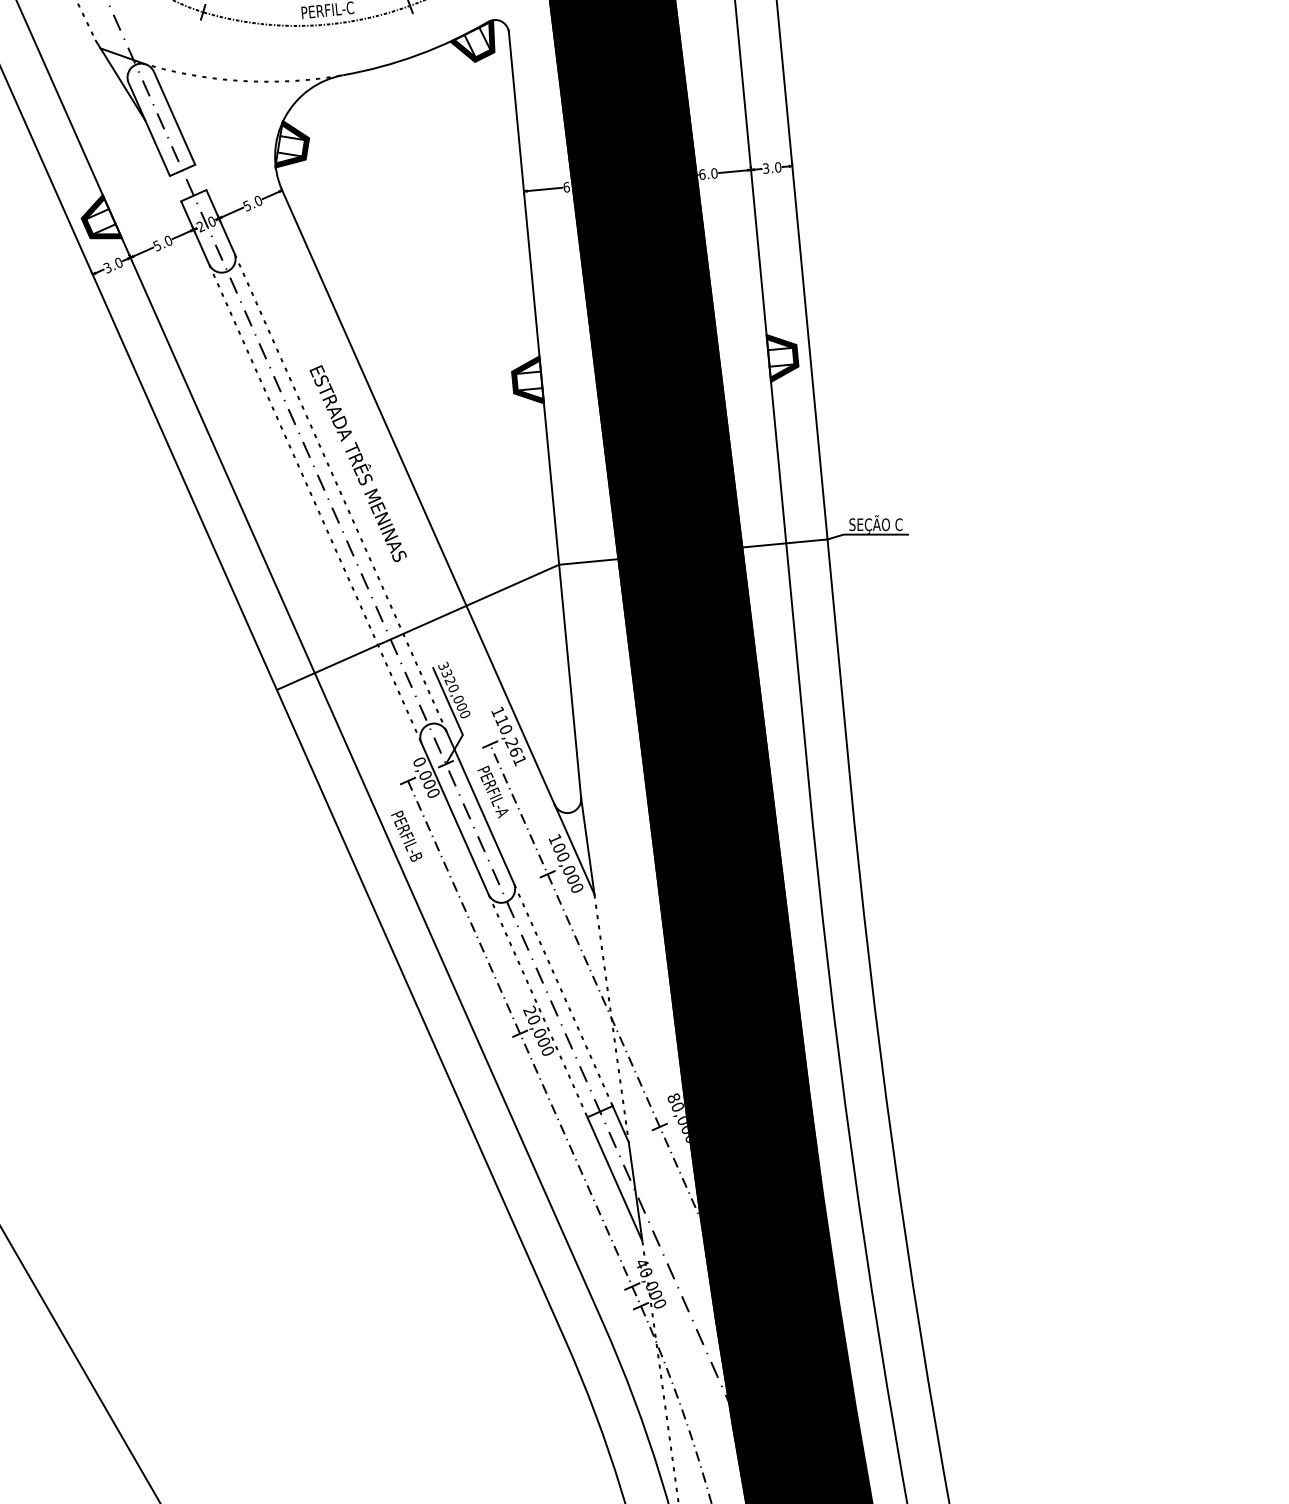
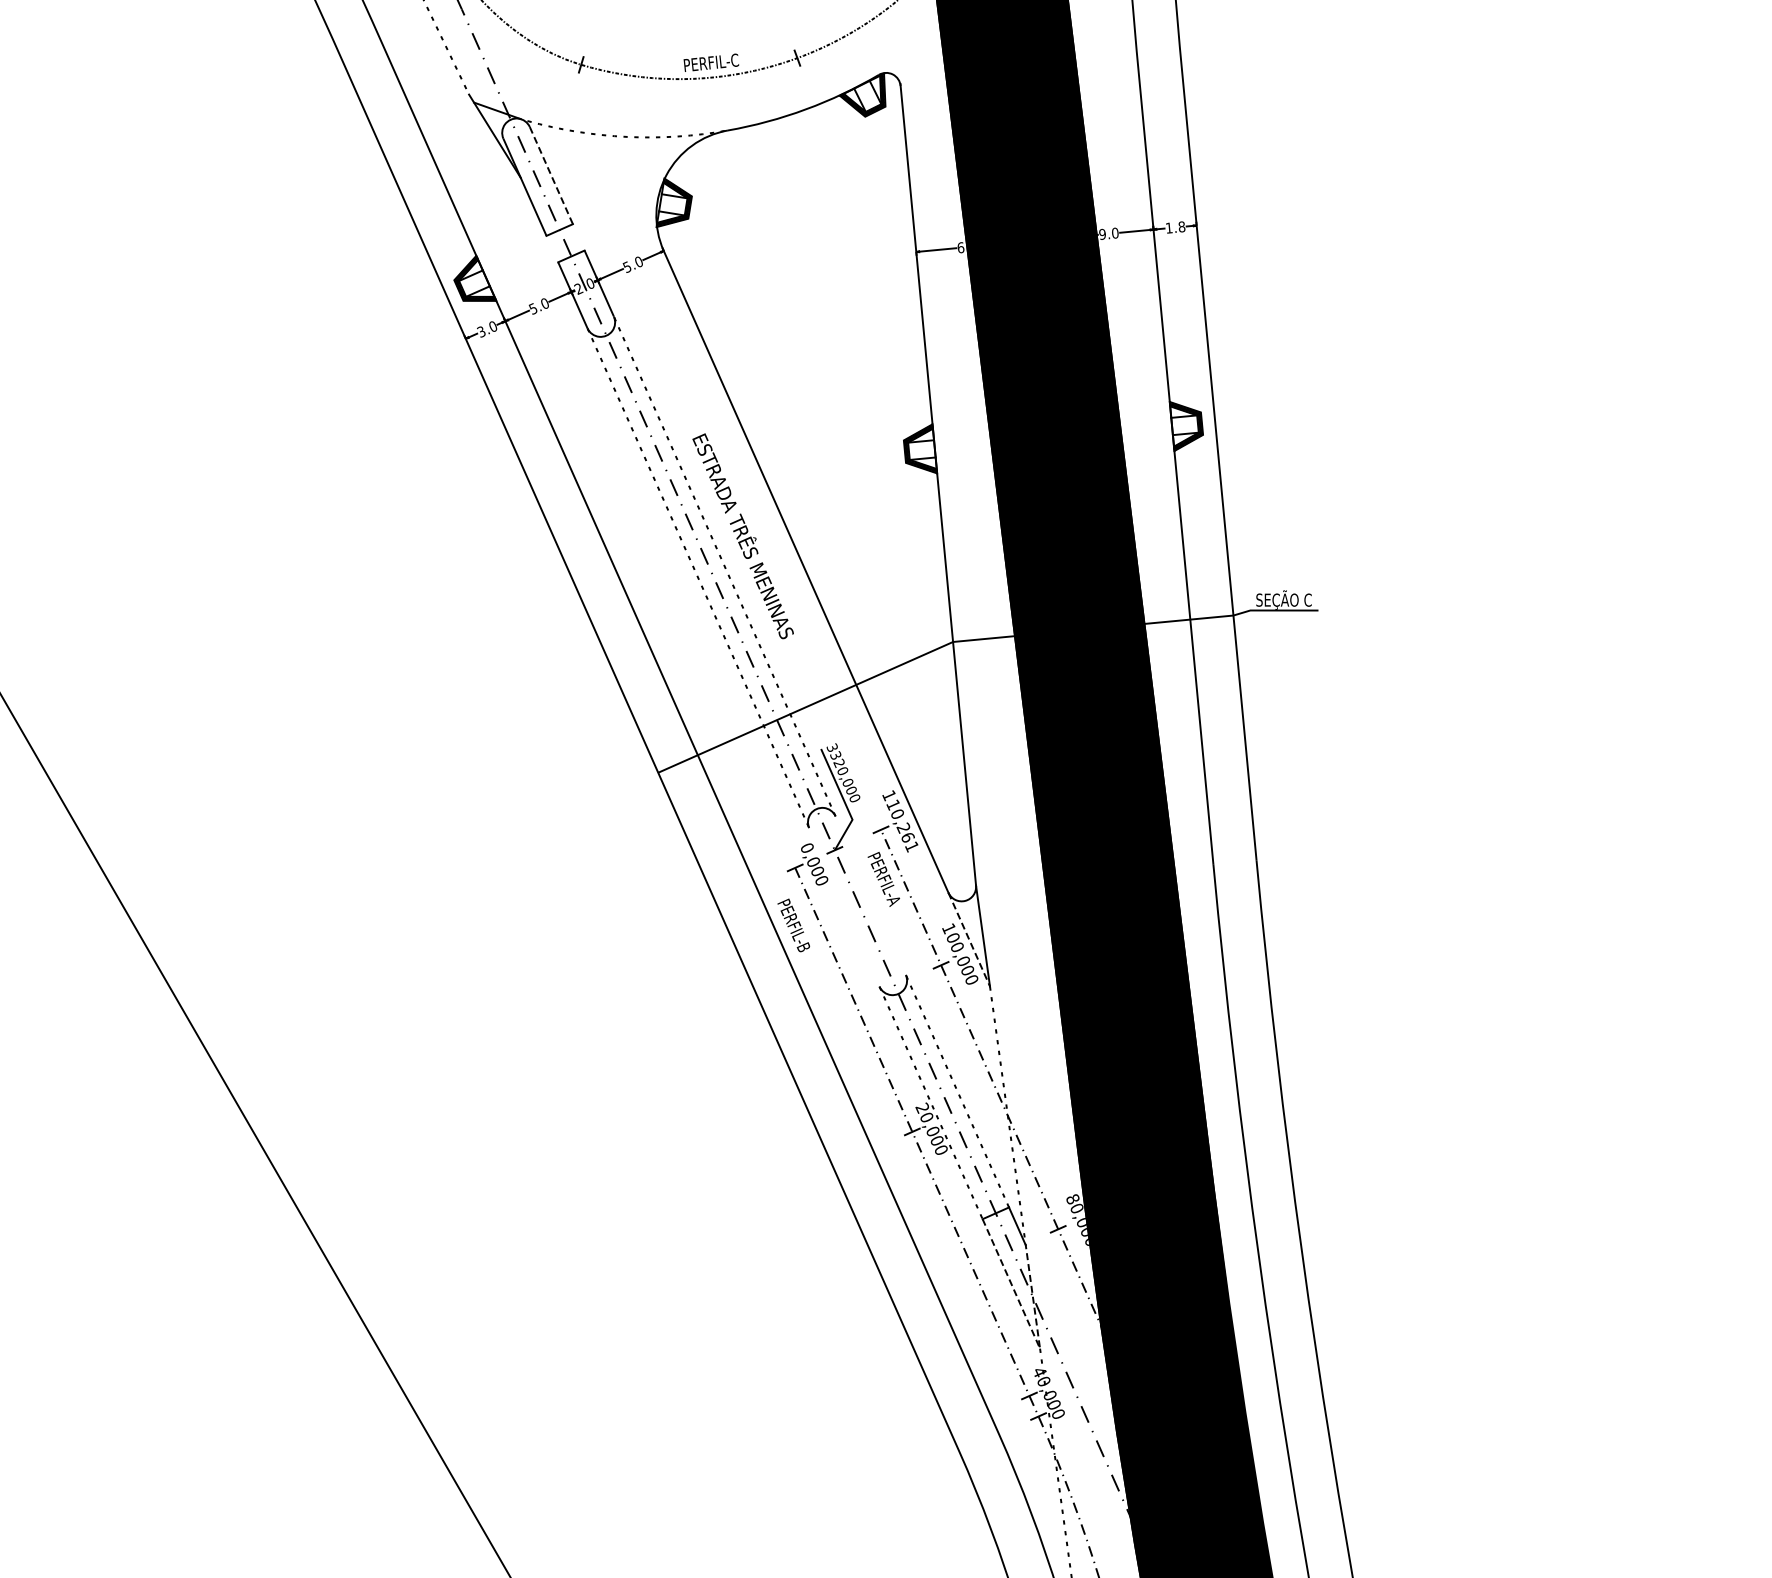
line: (174, 119) -> (551, 176), solid -> dashed
text: (772, 167) -> (1175, 227), 3.0 -> 1.8
text: (702, 173) -> (1102, 233), 6.0 -> 9.0
line: (480, 807) -> (870, 895), removed
line: (455, 818) -> (844, 907), removed
line: (574, 850) -> (969, 940), solid -> dashed
line: (635, 1225) -> (1032, 1332), solid -> dashed

